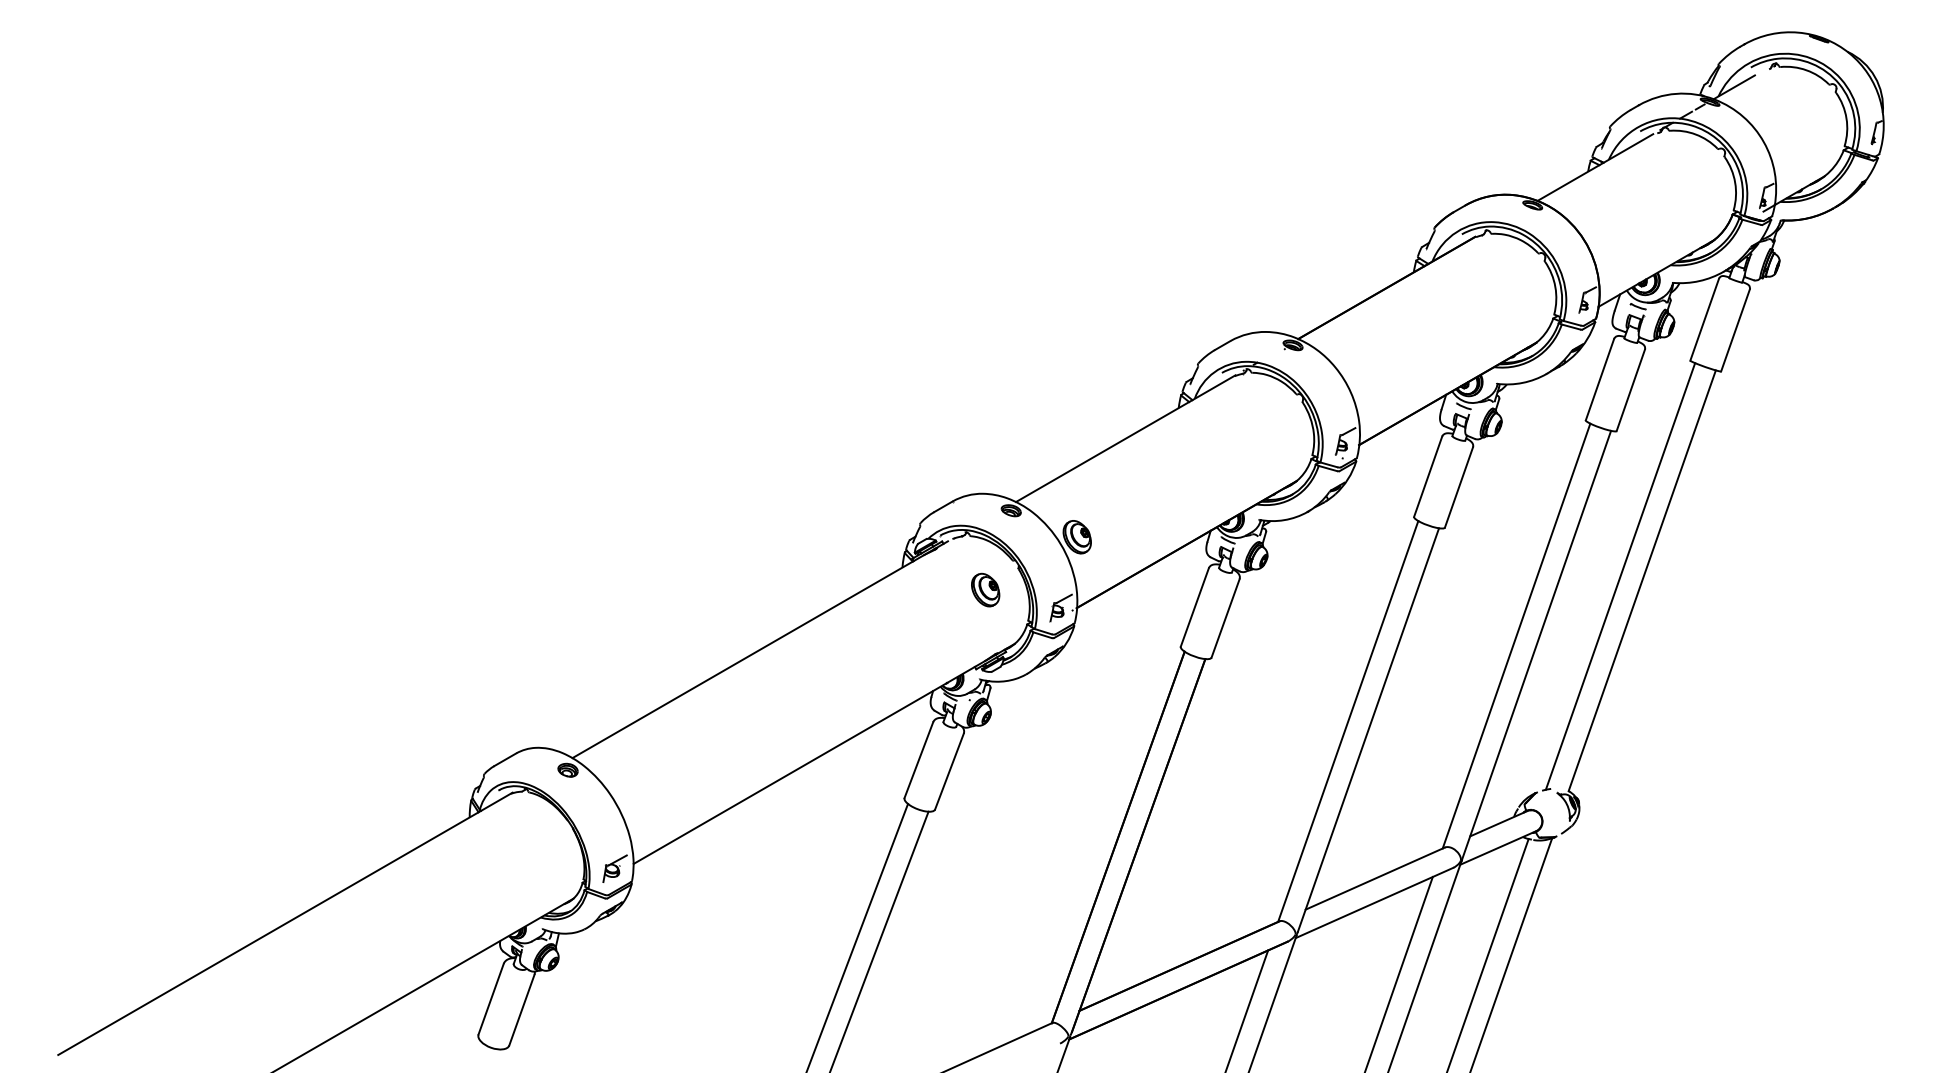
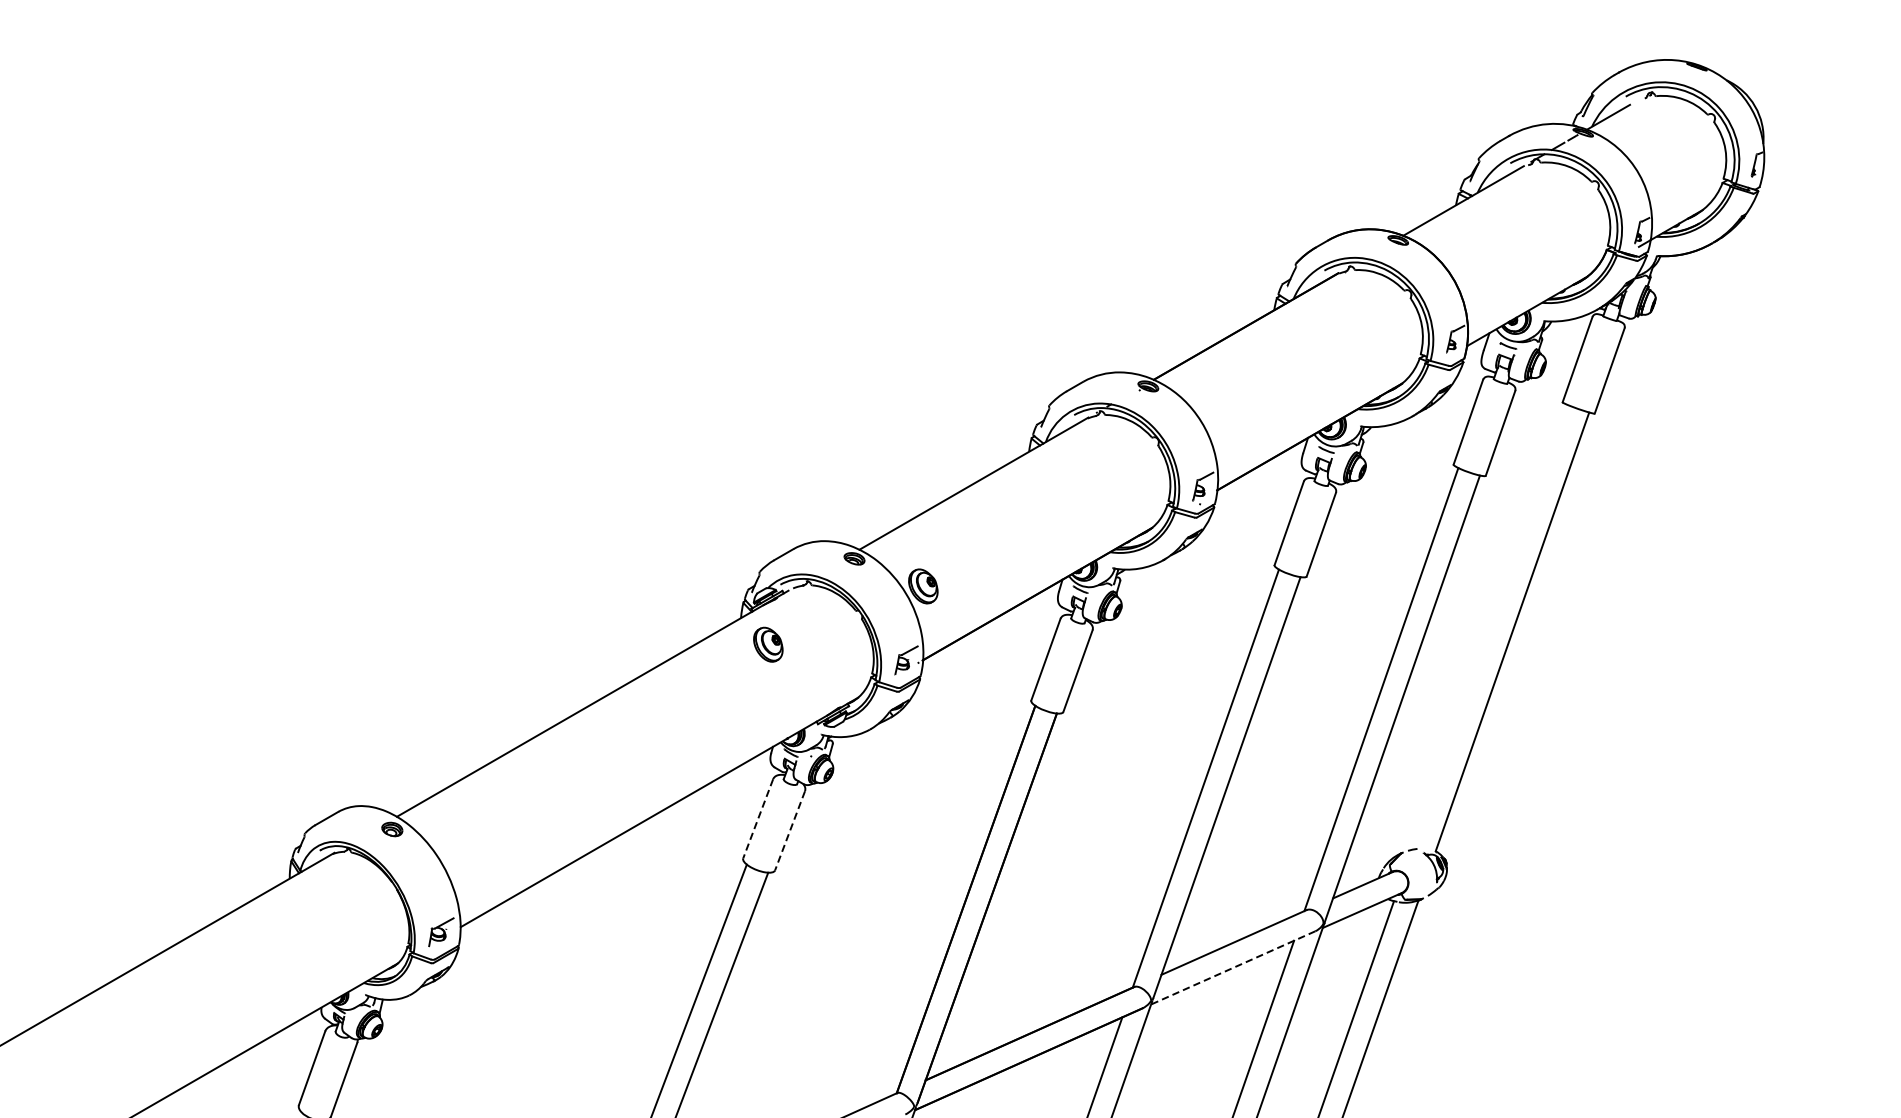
line: (1620, 576) -> (1489, 627), removed
part: (985, 589) -> (768, 644), moved
line: (918, 760) -> (757, 819), solid -> dashed
line: (949, 771) -> (790, 830), solid -> dashed
line: (1374, 903) -> (1233, 968), solid -> dashed

